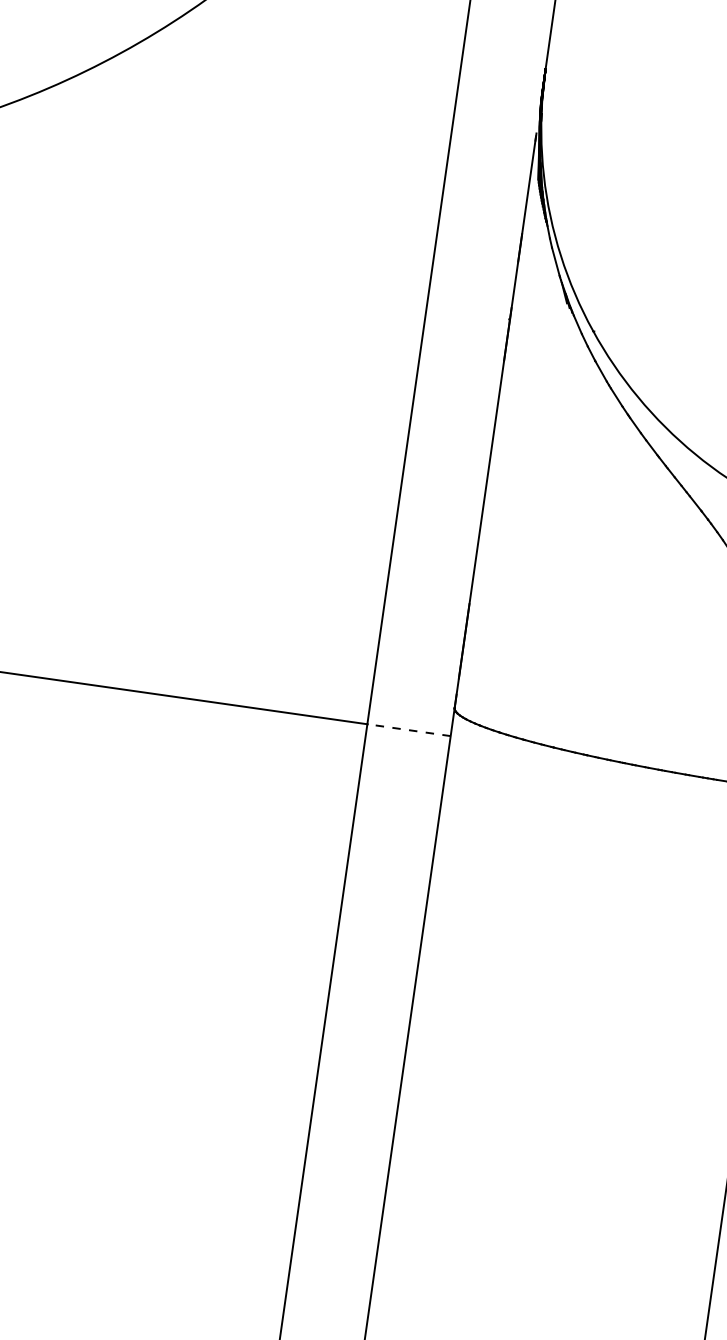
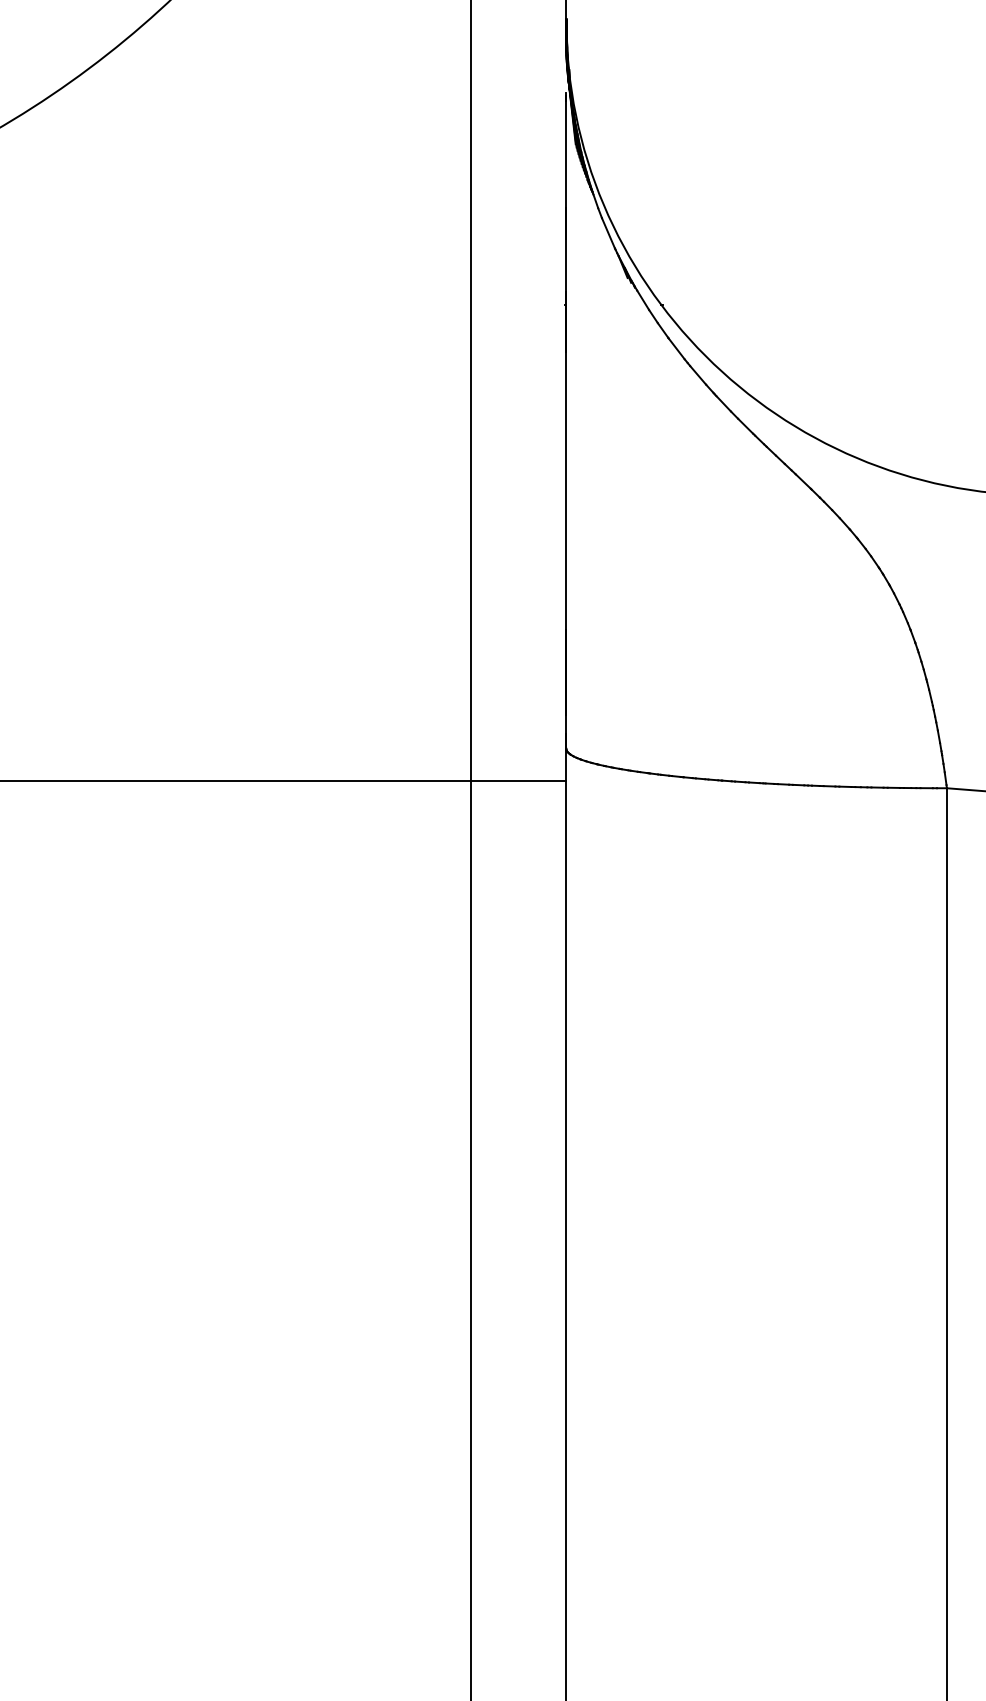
line: (408, 729) -> (518, 780), dashed -> solid

